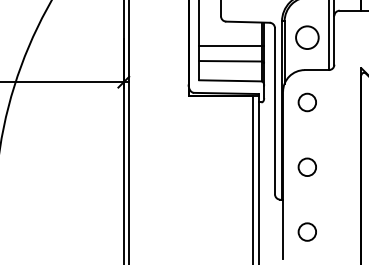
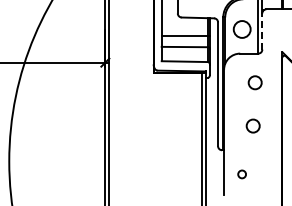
line: (334, 40) -> (262, 31), solid -> dashed
circle: (306, 102) -> (254, 82), moved
circle: (306, 166) -> (252, 125), moved
circle: (306, 232) -> (241, 174), size x0.6

